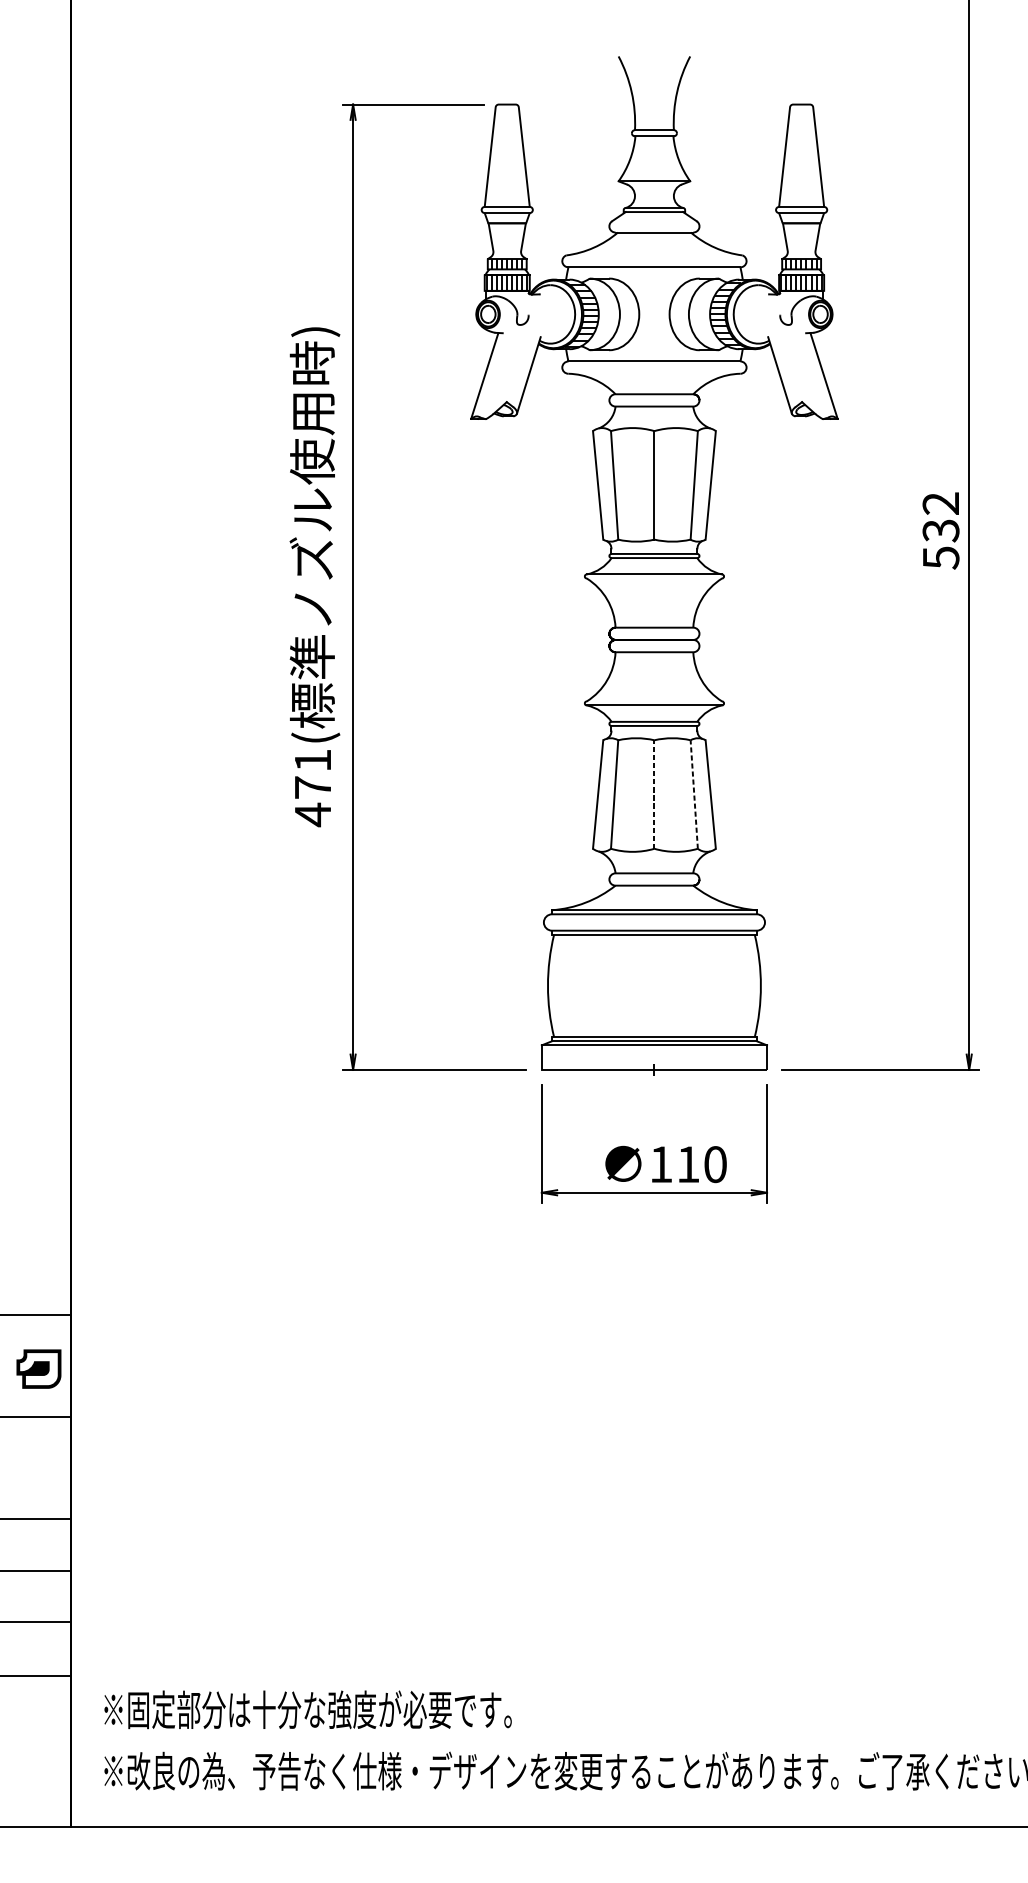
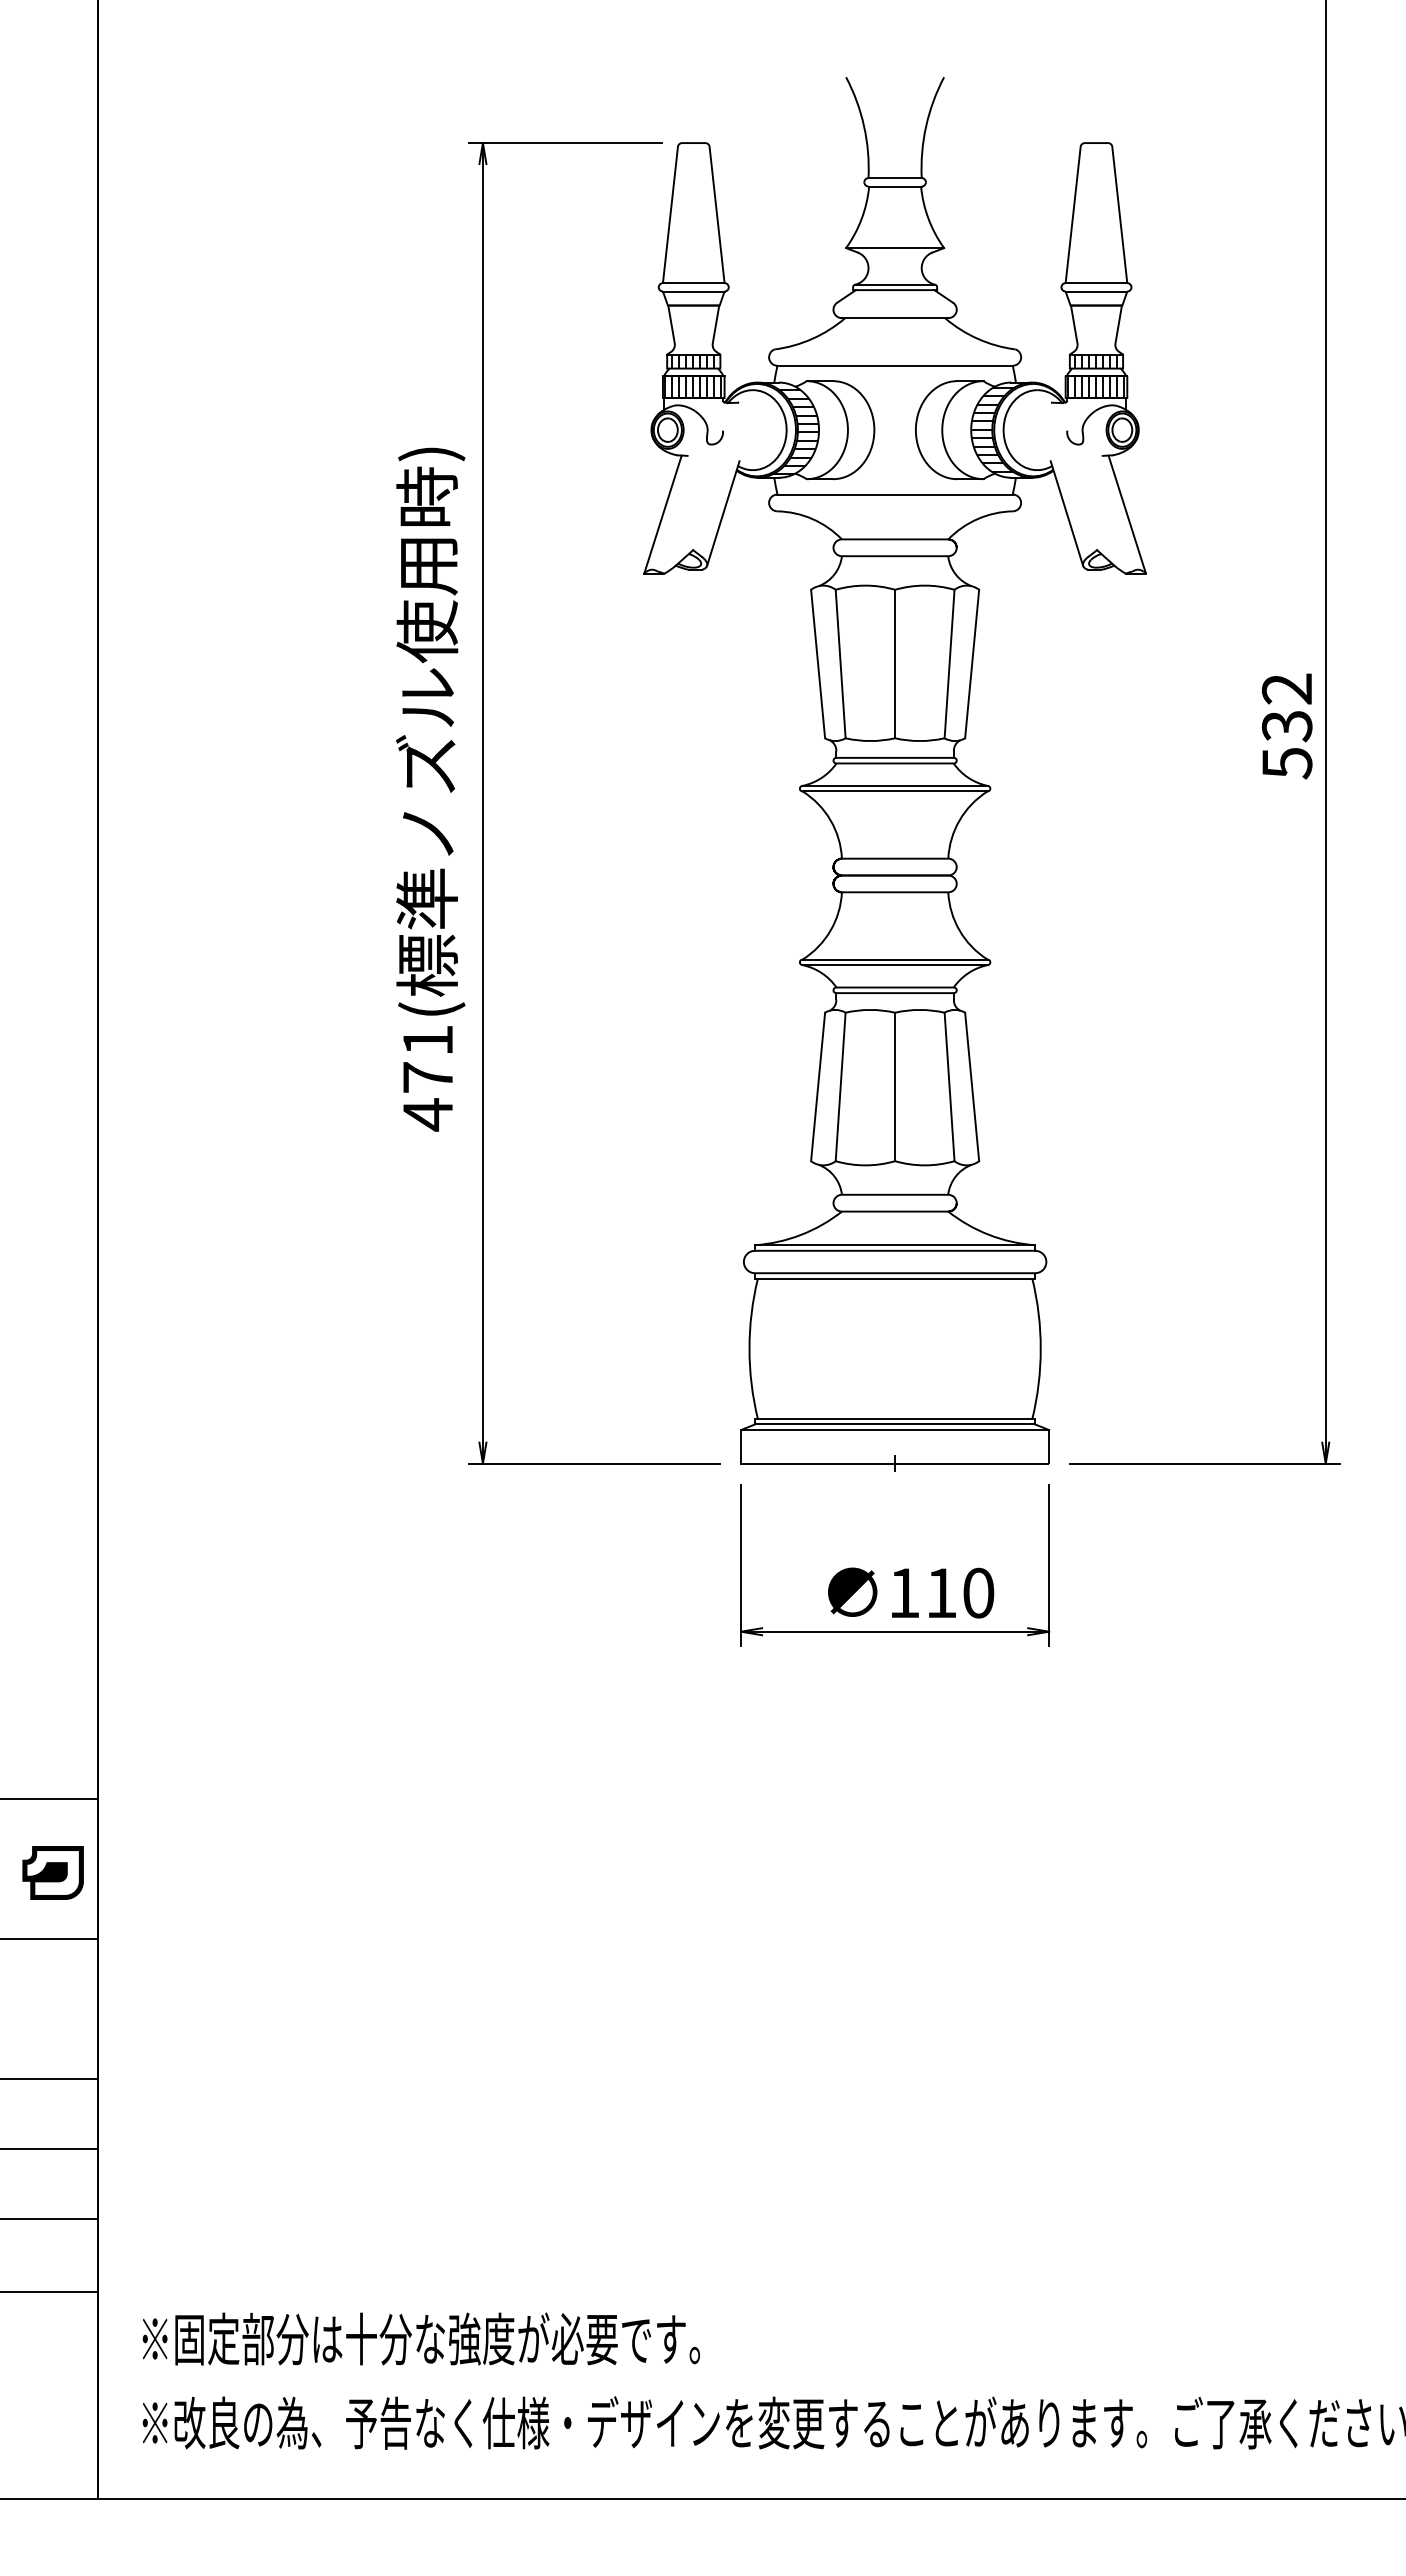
line: (653, 578) -> (894, 791), added
line: (653, 701) -> (894, 959), added
line: (654, 794) -> (895, 1086), dashed -> solid
line: (694, 794) -> (949, 1086), dashed -> solid

